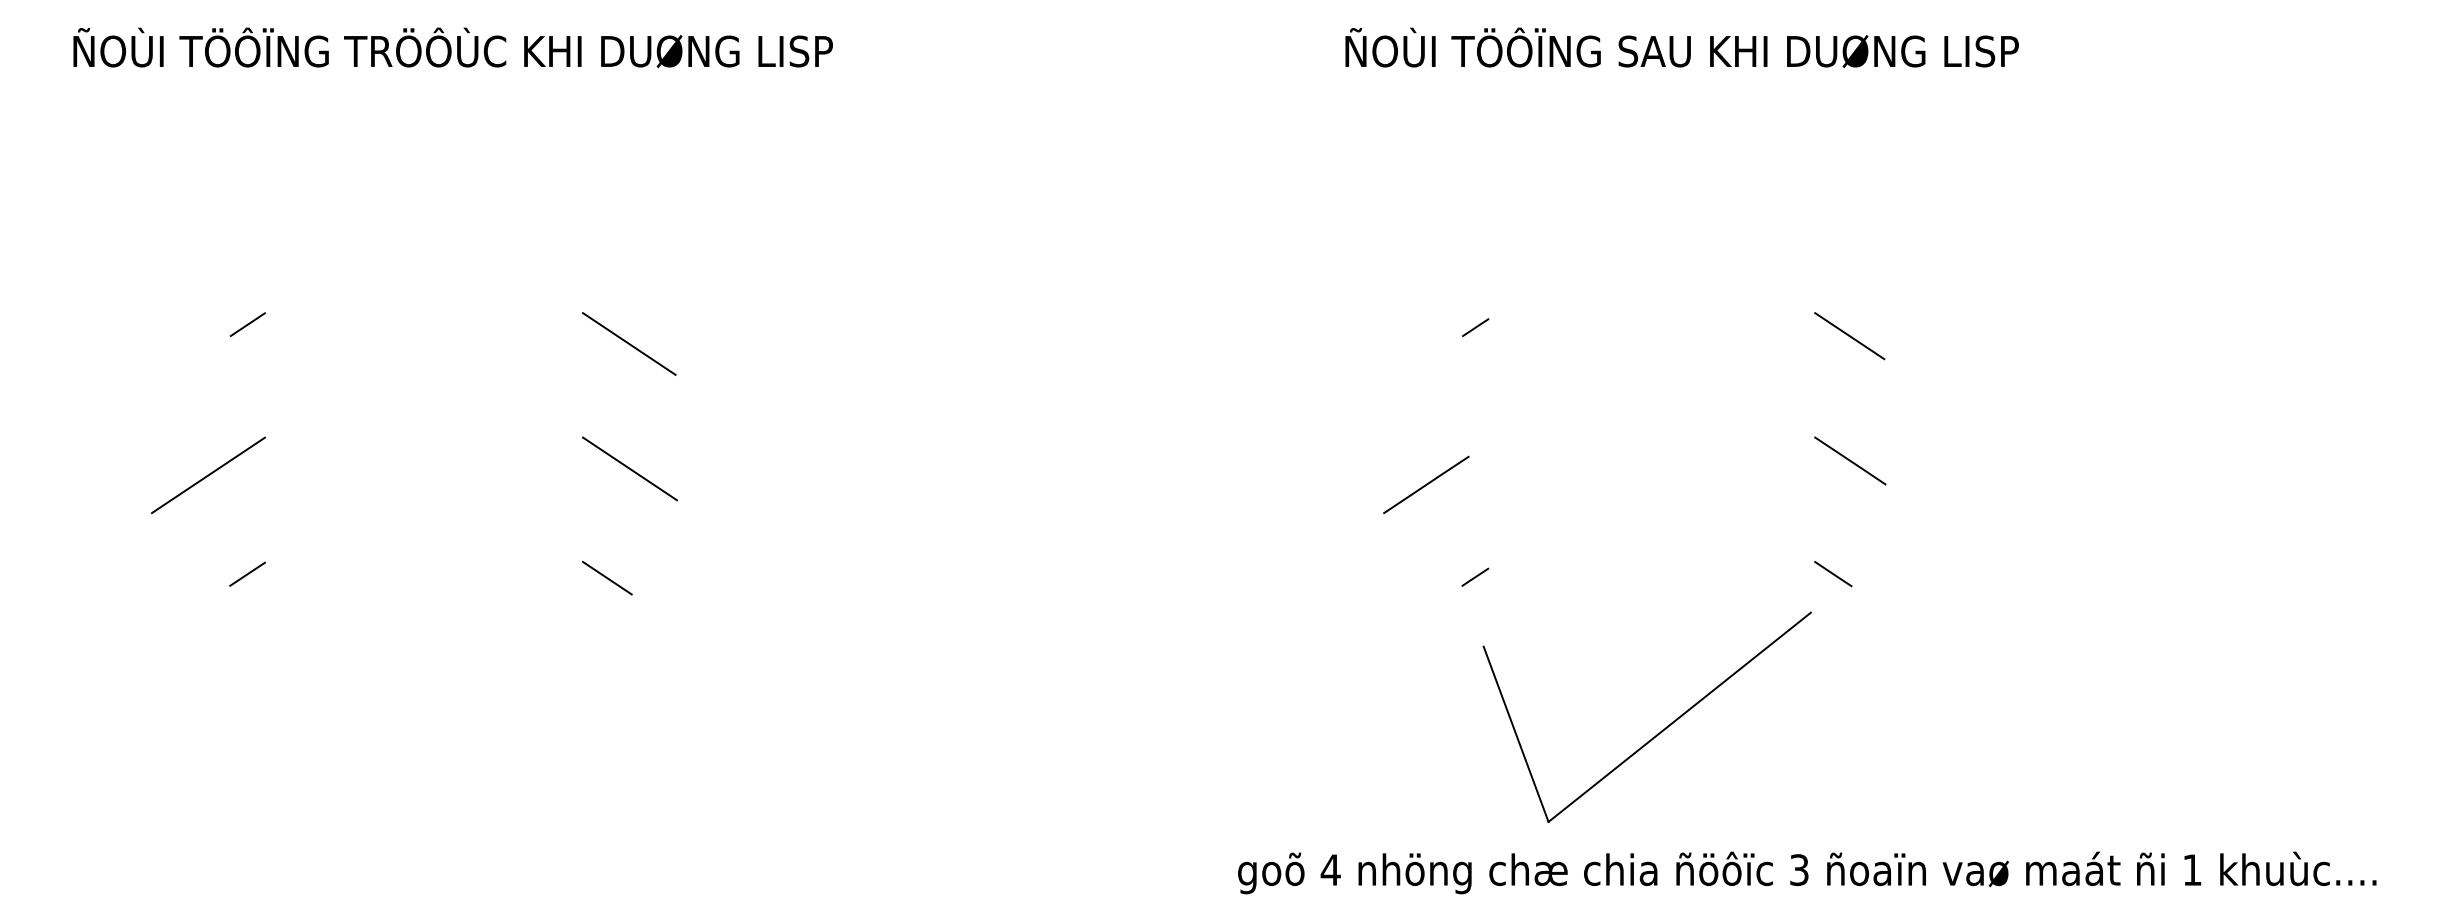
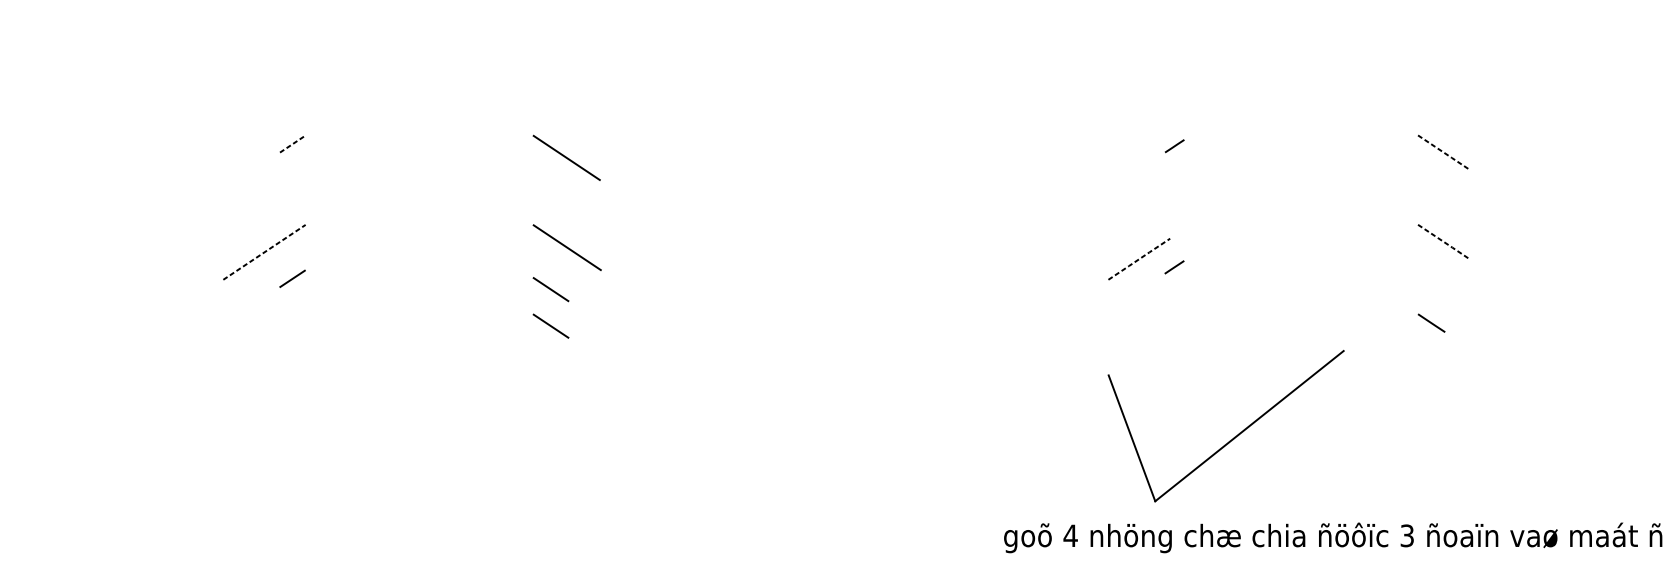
line: (248, 324) -> (293, 143), solid -> dashed
line: (1850, 336) -> (1443, 152), solid -> dashed
line: (1850, 461) -> (1443, 242), solid -> dashed
line: (208, 475) -> (264, 252), solid -> dashed
line: (1426, 484) -> (1139, 258), solid -> dashed
line: (607, 527) -> (551, 289), added
line: (247, 573) -> (292, 278), moved
line: (1475, 576) -> (1174, 266), moved
part: (1657, 733) -> (1233, 437), moved

